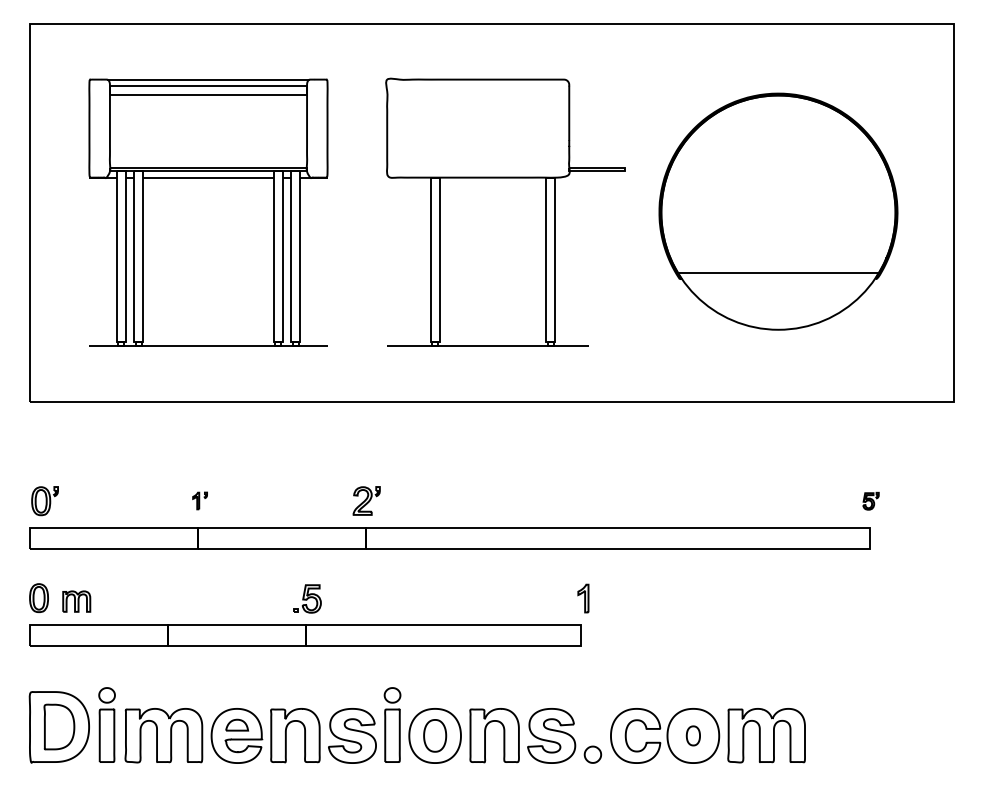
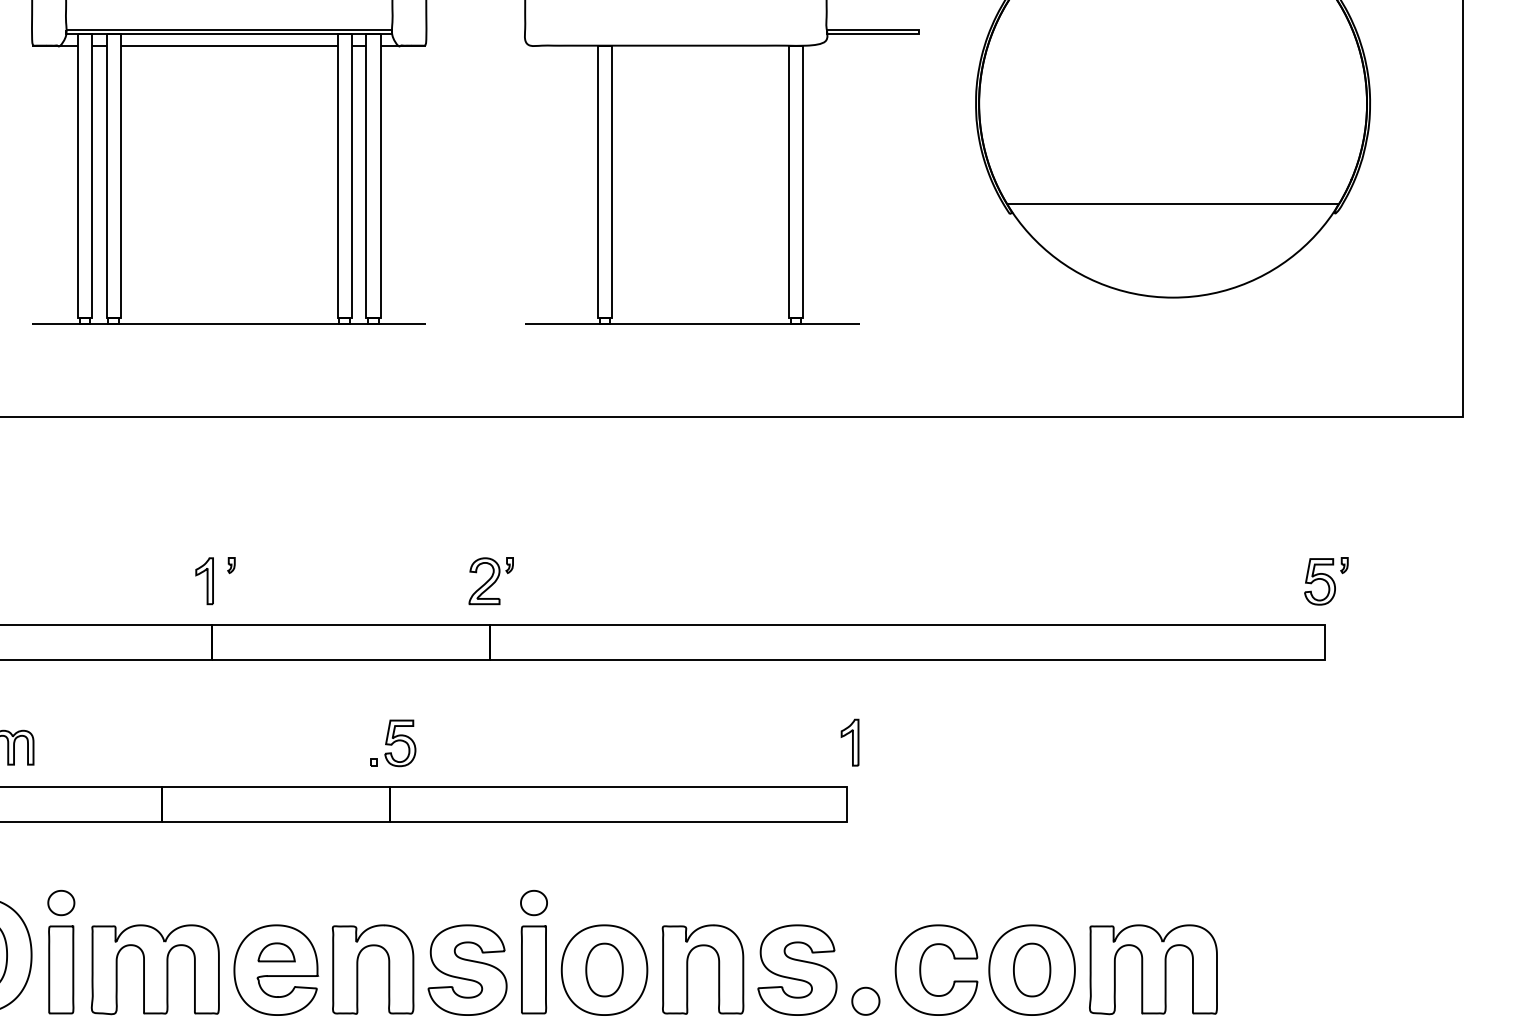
part: (199, 500) -> (214, 580), size x1.67
part: (870, 501) -> (1325, 581), size x1.67
part: (693, 735) -> (1032, 969), size x1.67

